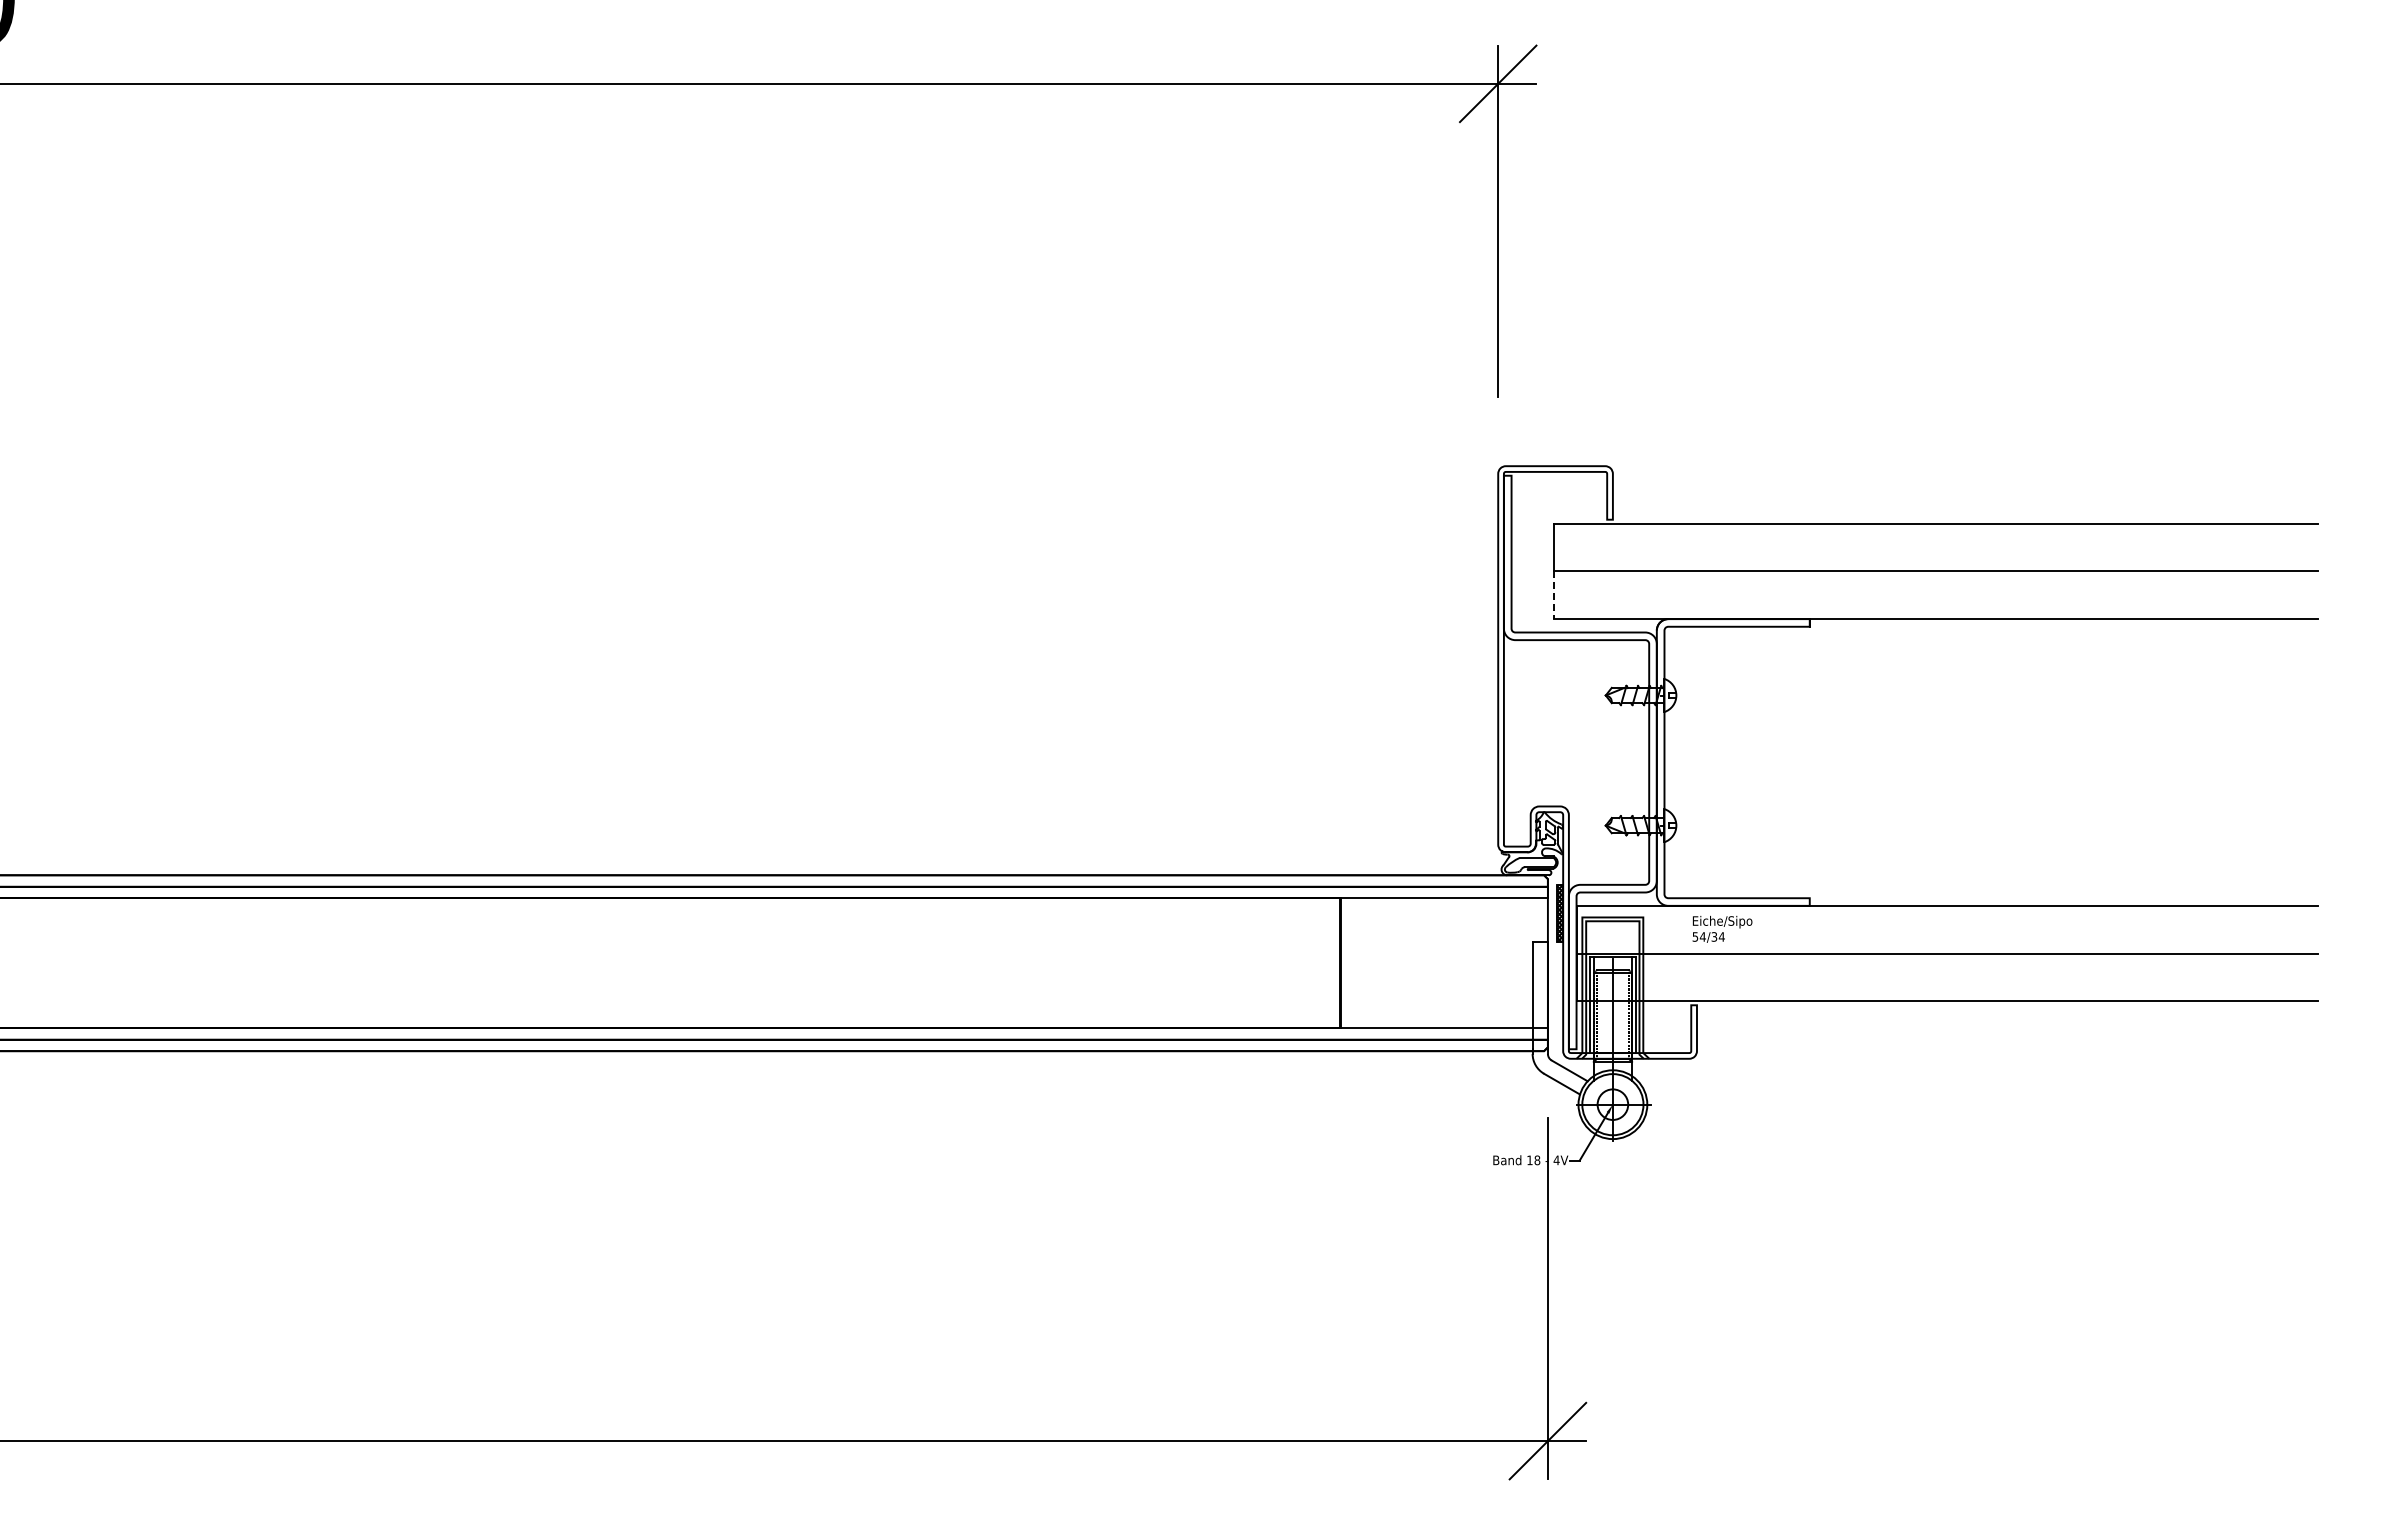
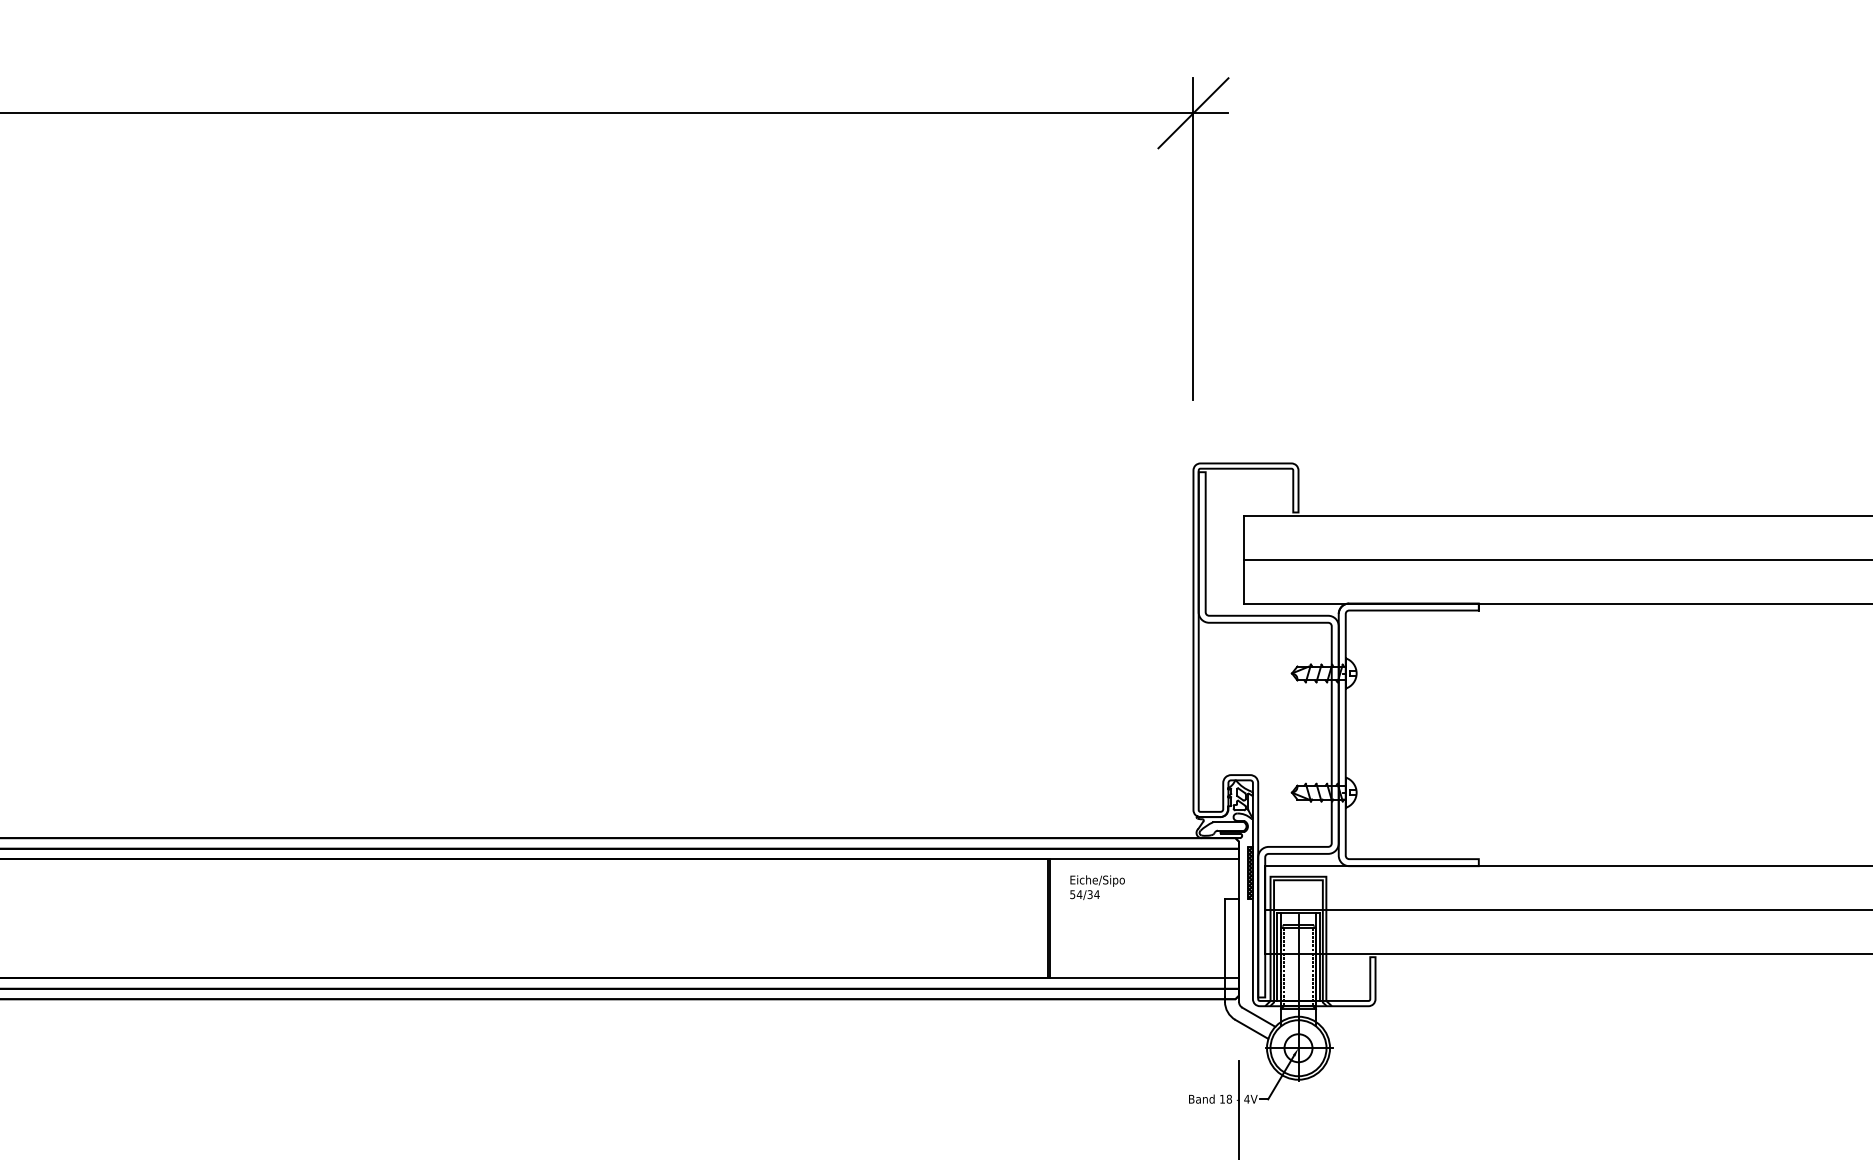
line: (1553, 595) -> (1244, 581), dashed -> solid
text: (1722, 928) -> (1097, 886), moved

